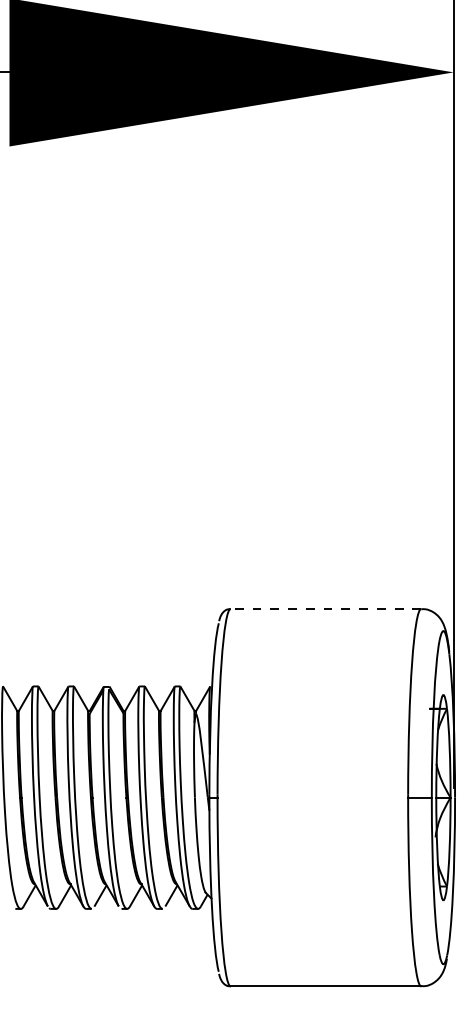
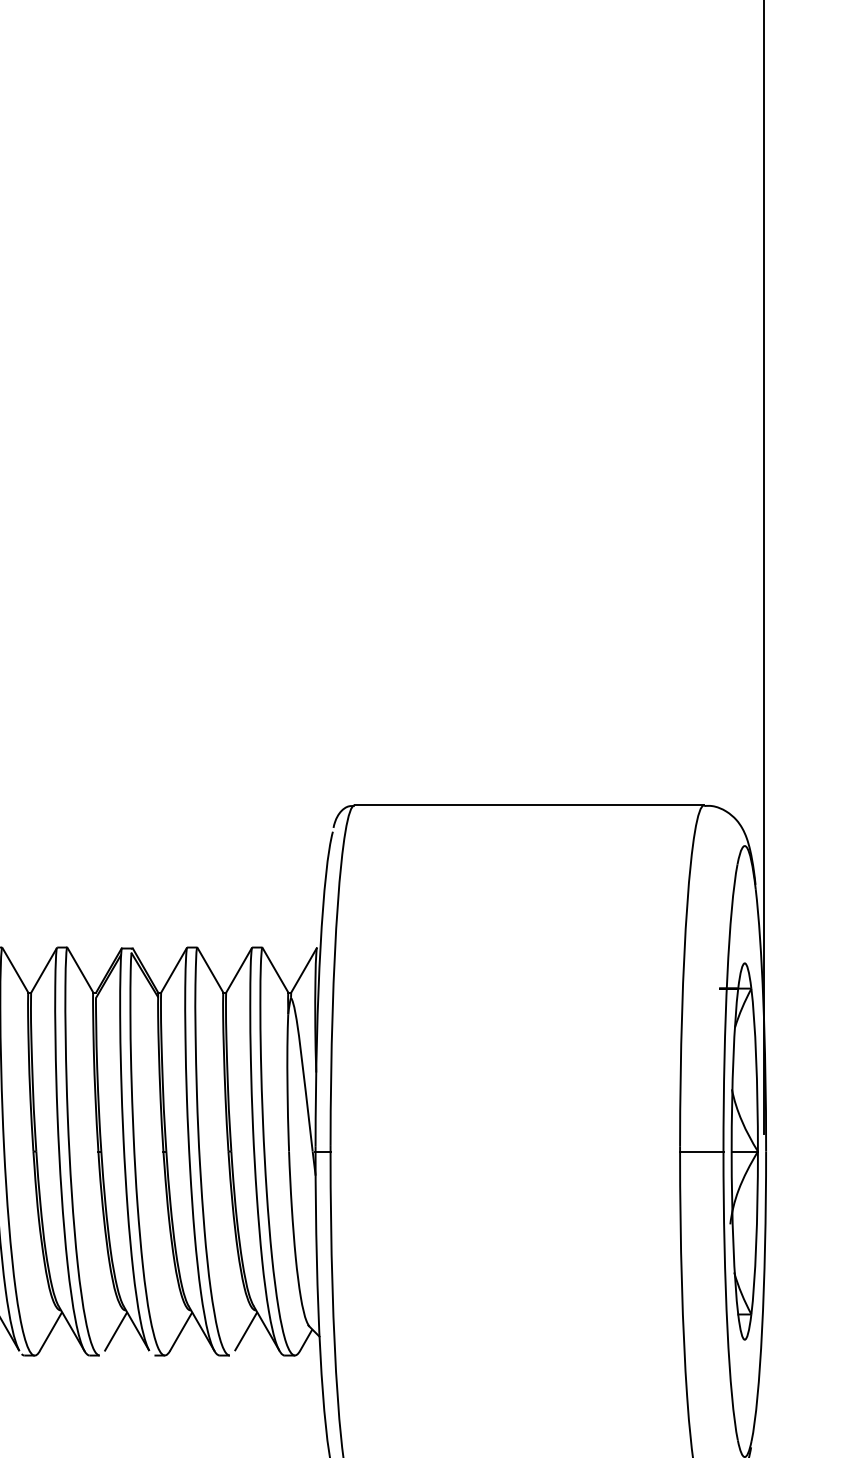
line: (325, 608) -> (528, 804), dashed -> solid

